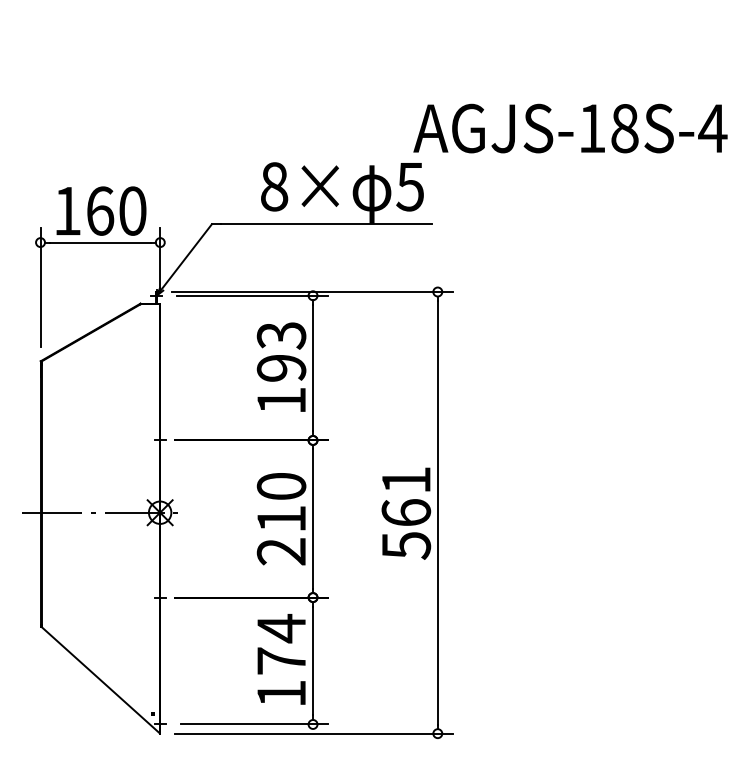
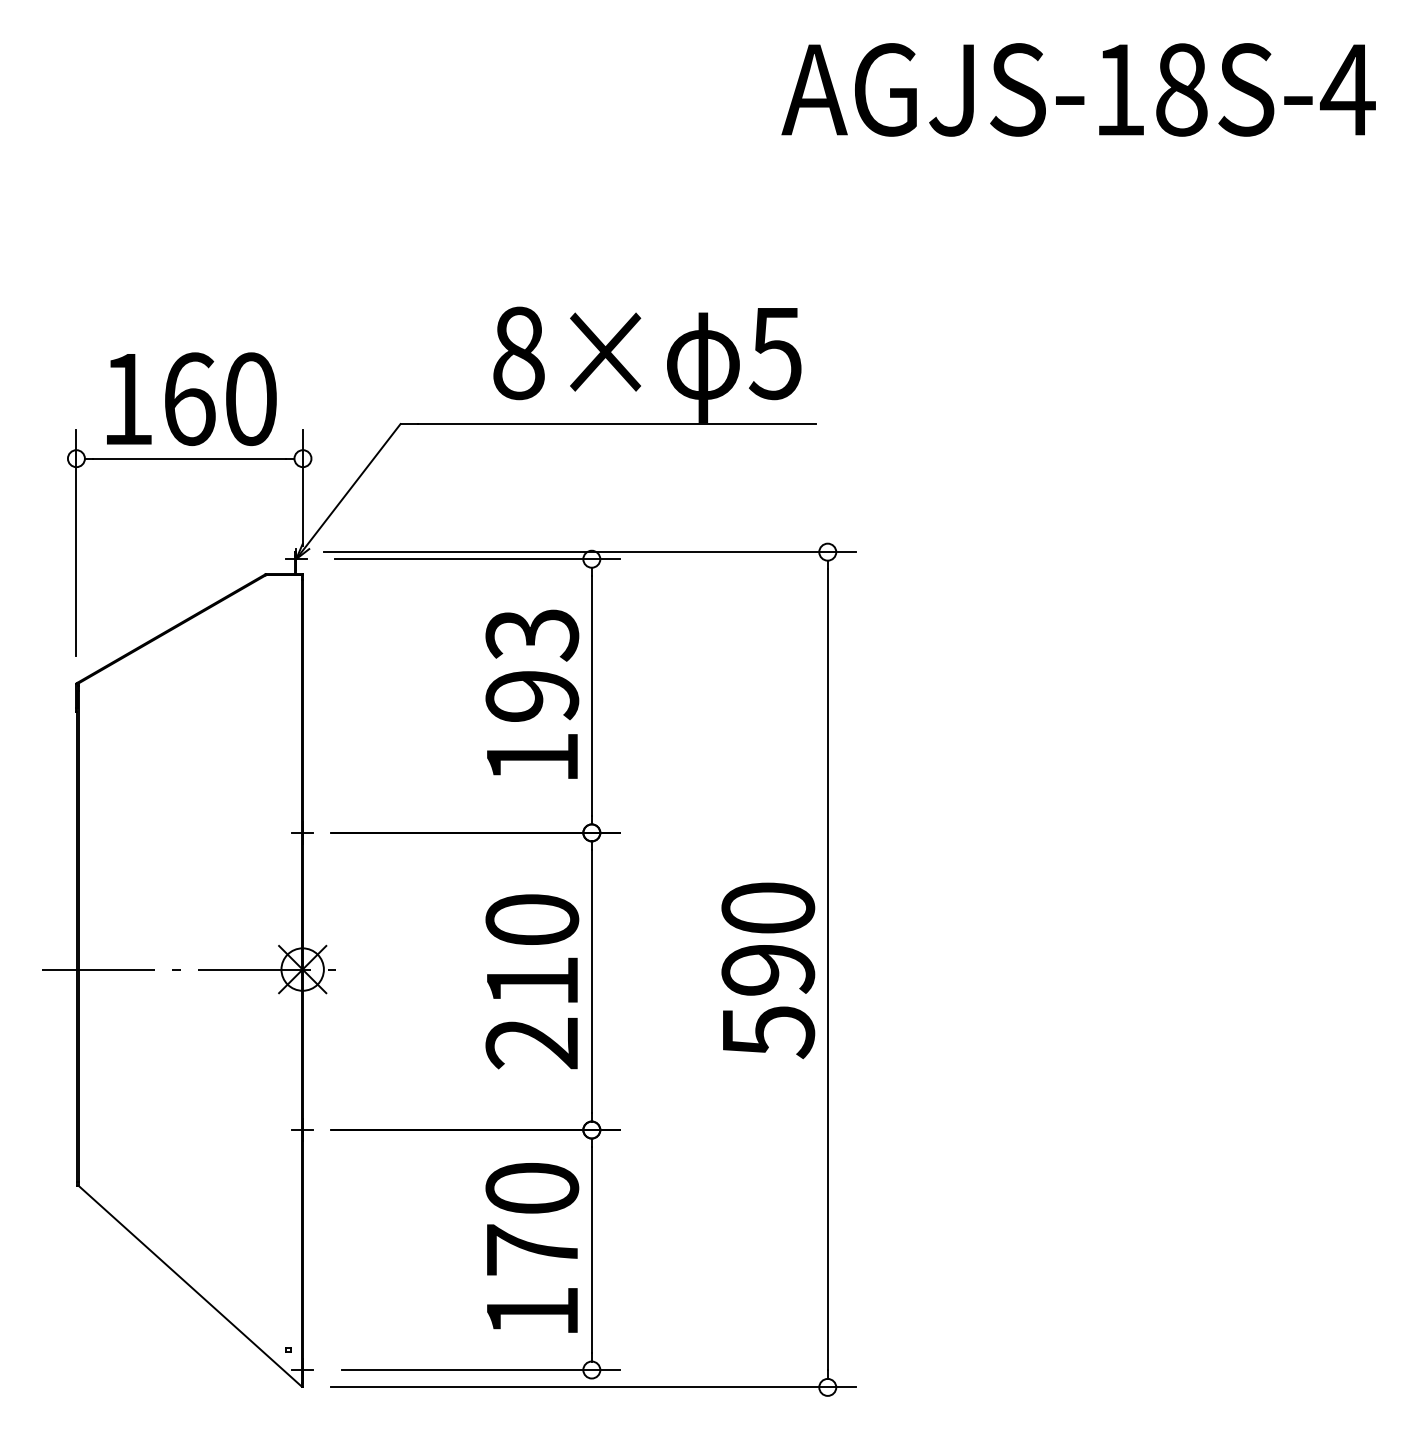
text: (570, 128) -> (1078, 89), moved
text: (406, 496) -> (768, 938), 561 -> 590
text: (281, 628) -> (532, 1188), 174 -> 170

